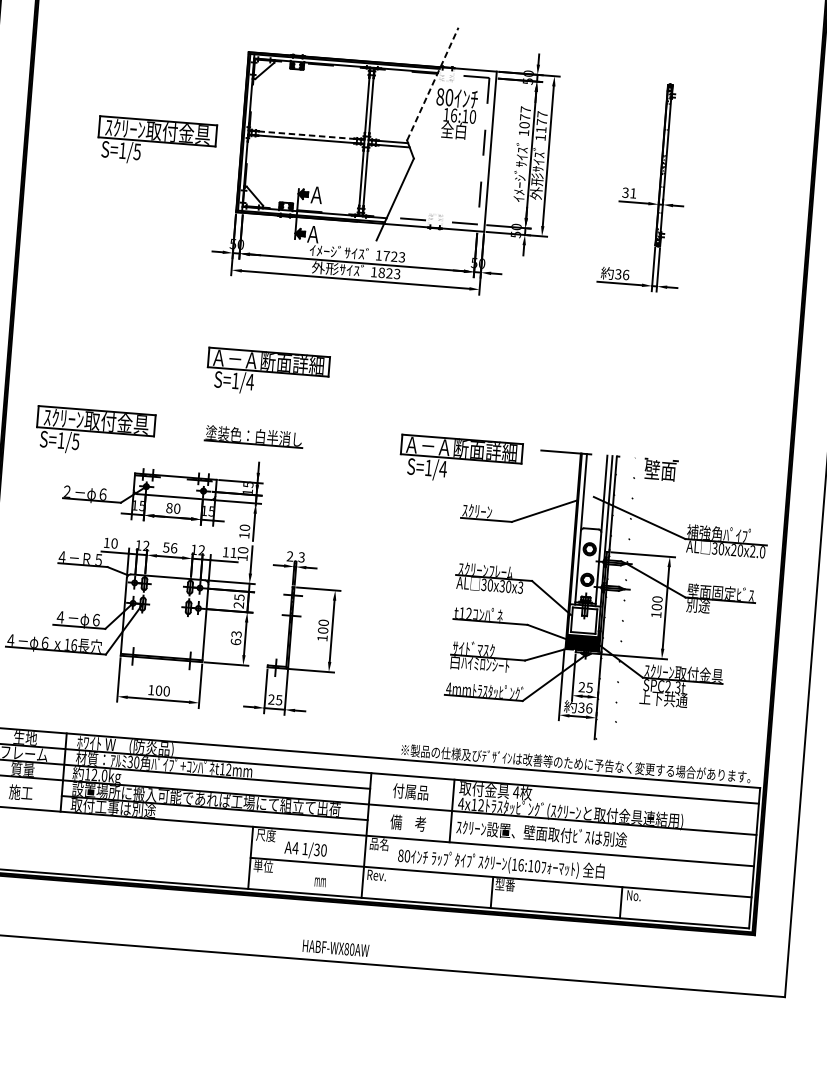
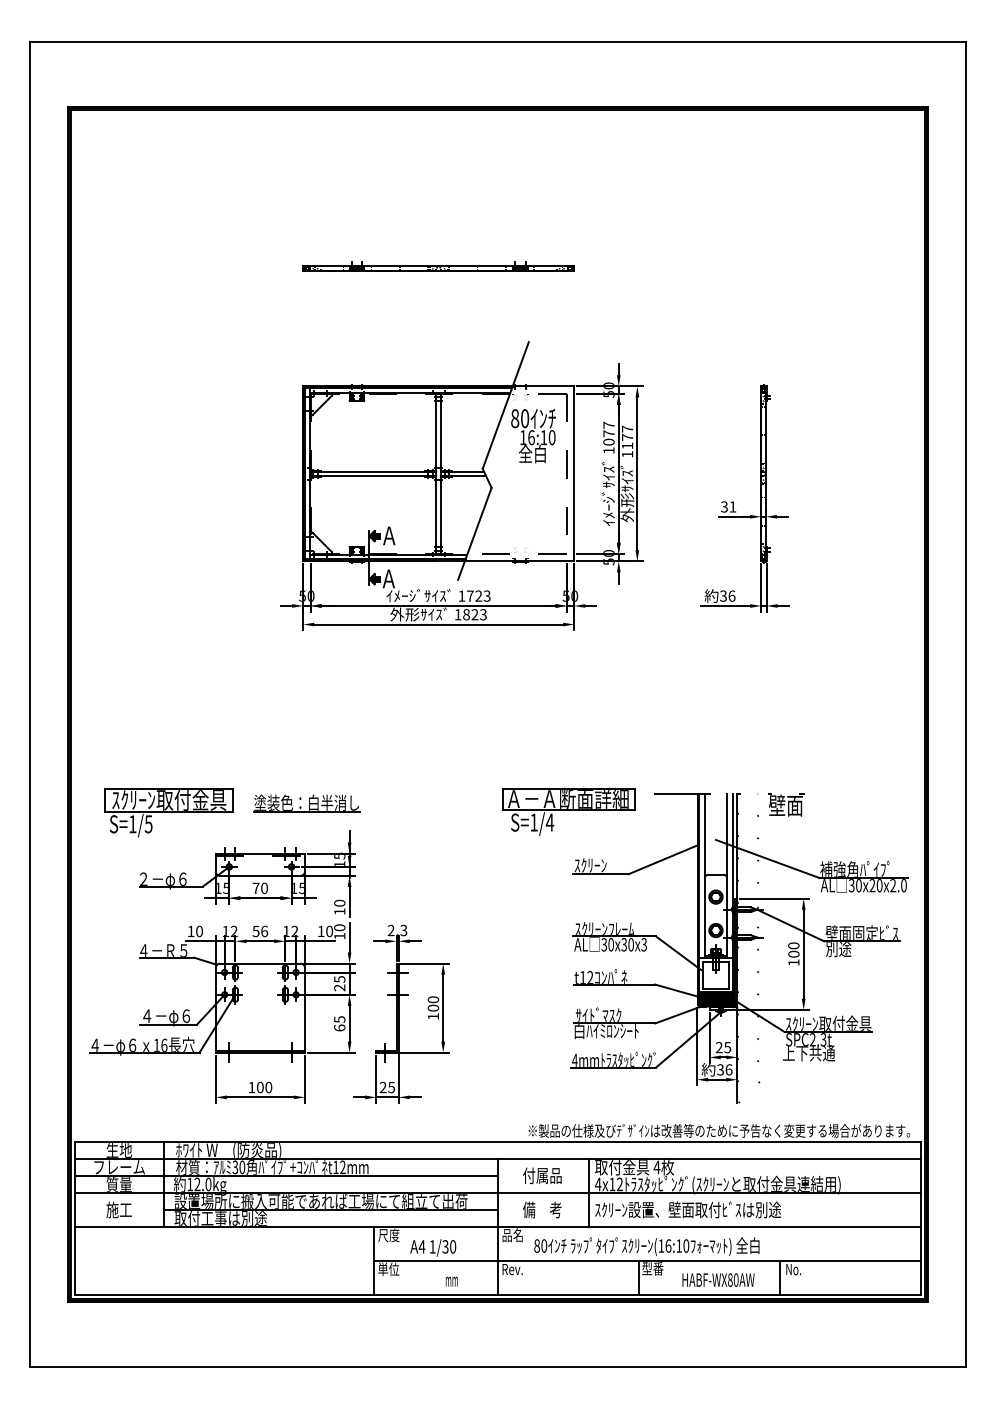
line: (432, 83) -> (505, 404), dashed -> solid
line: (306, 135) -> (373, 471), dashed -> solid
part: (156, 142) -> (210, 492), removed
part: (267, 373) -> (351, 733), removed
part: (253, 436) -> (306, 803), moved
text: (168, 508) -> (255, 888), 80 -> 70
text: (233, 552) -> (329, 931), 11 -> 10
text: (236, 634) -> (339, 1019), 63 -> 65
text: (336, 947) -> (718, 1279), moved

